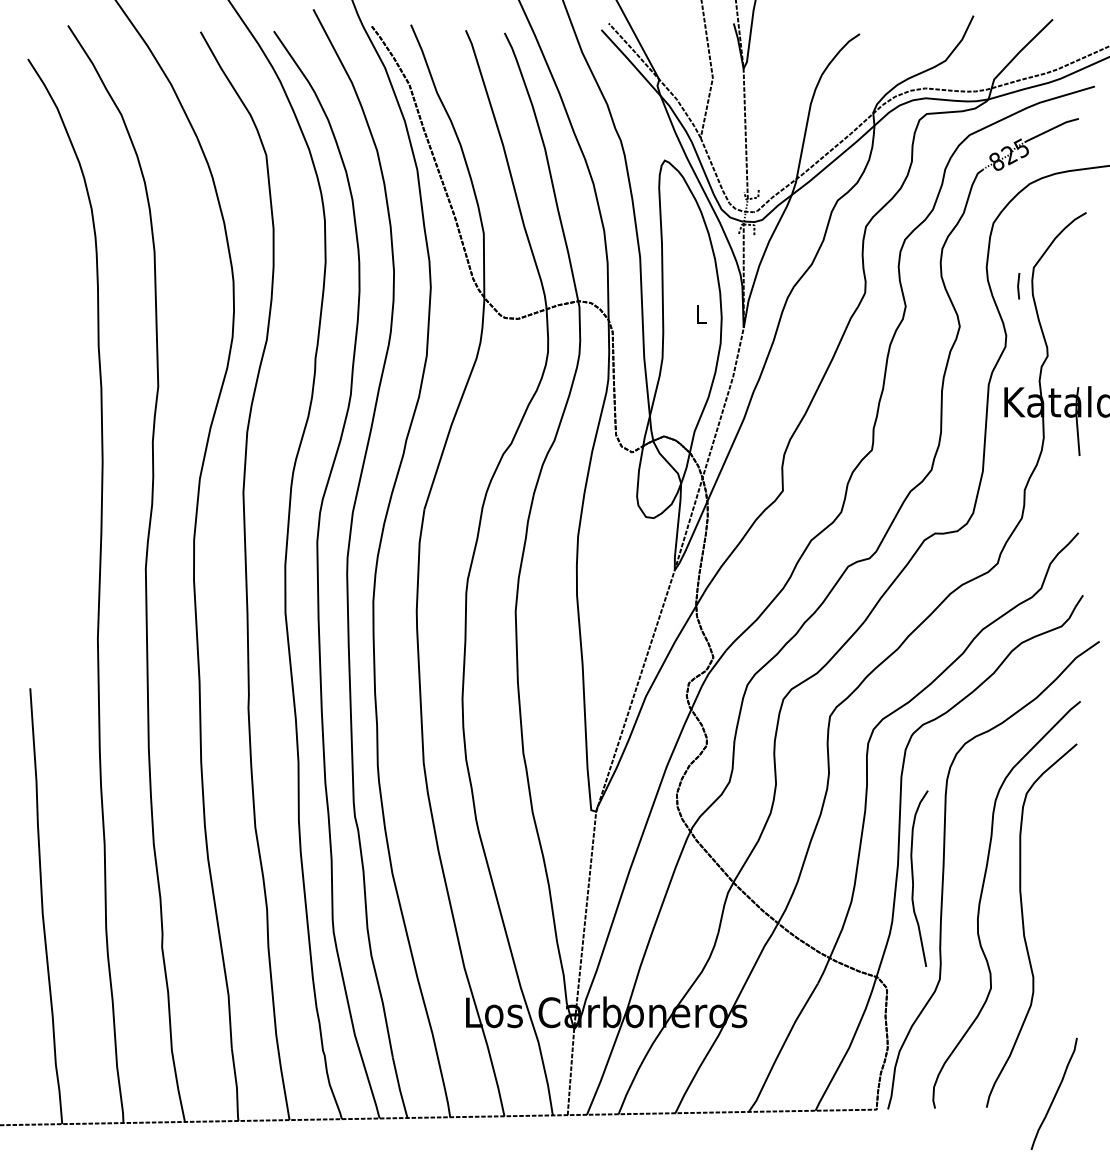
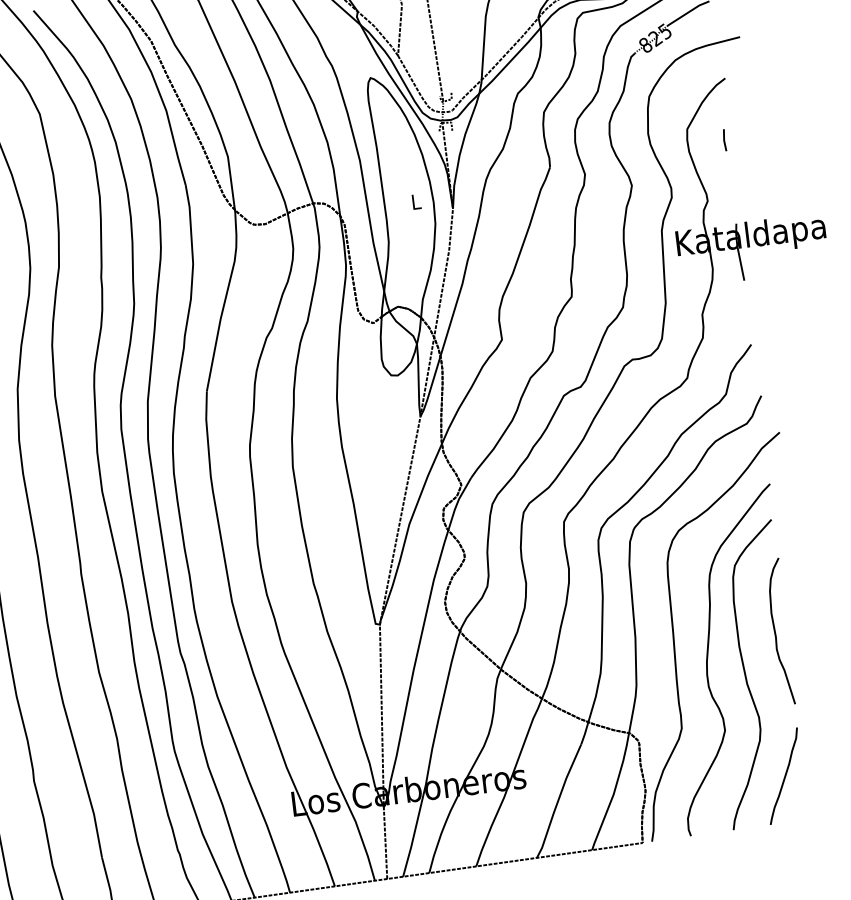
line: (1018, 286) -> (724, 140), moved
curve: (913, 878) -> (775, 632), moved
curve: (1054, 1094) -> (784, 776), moved

